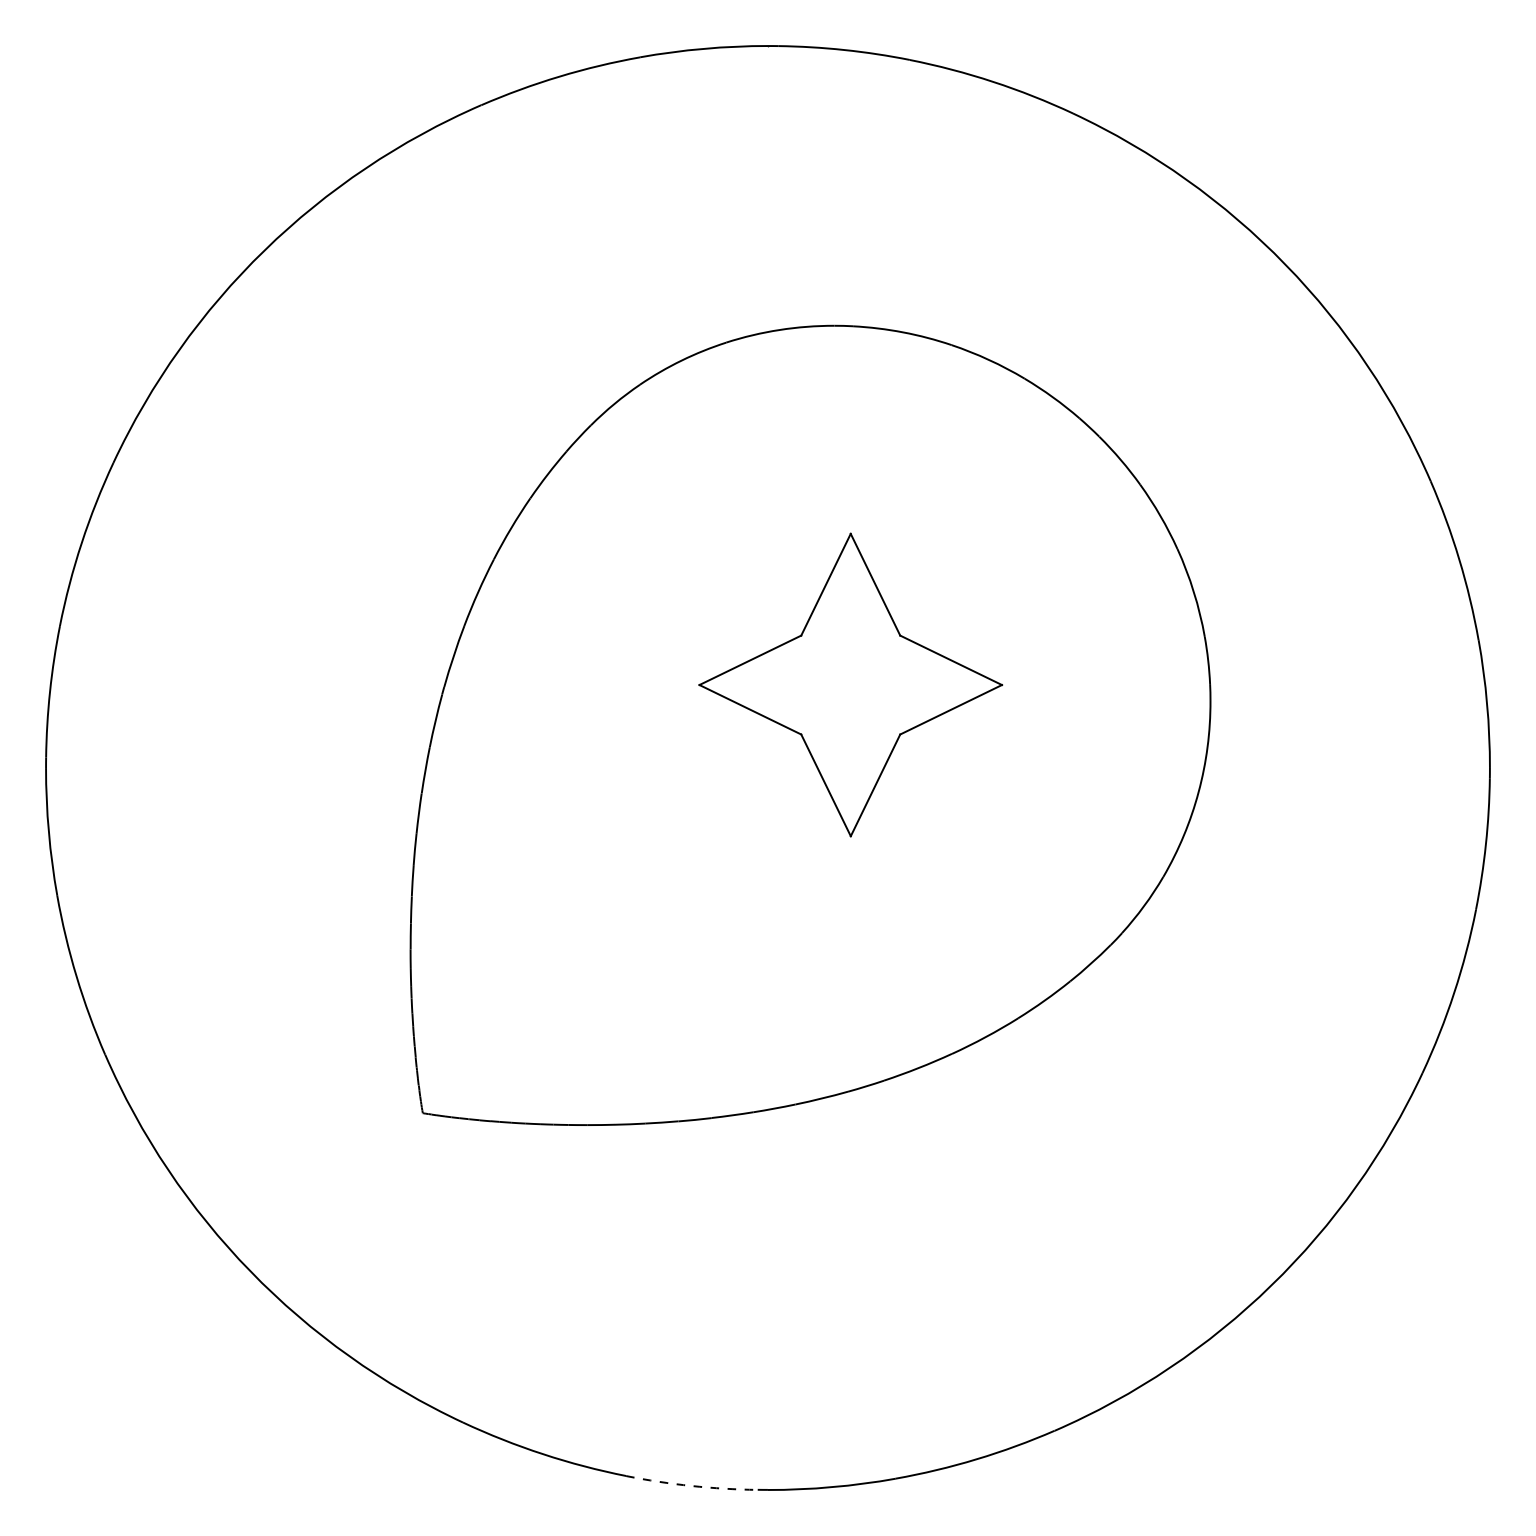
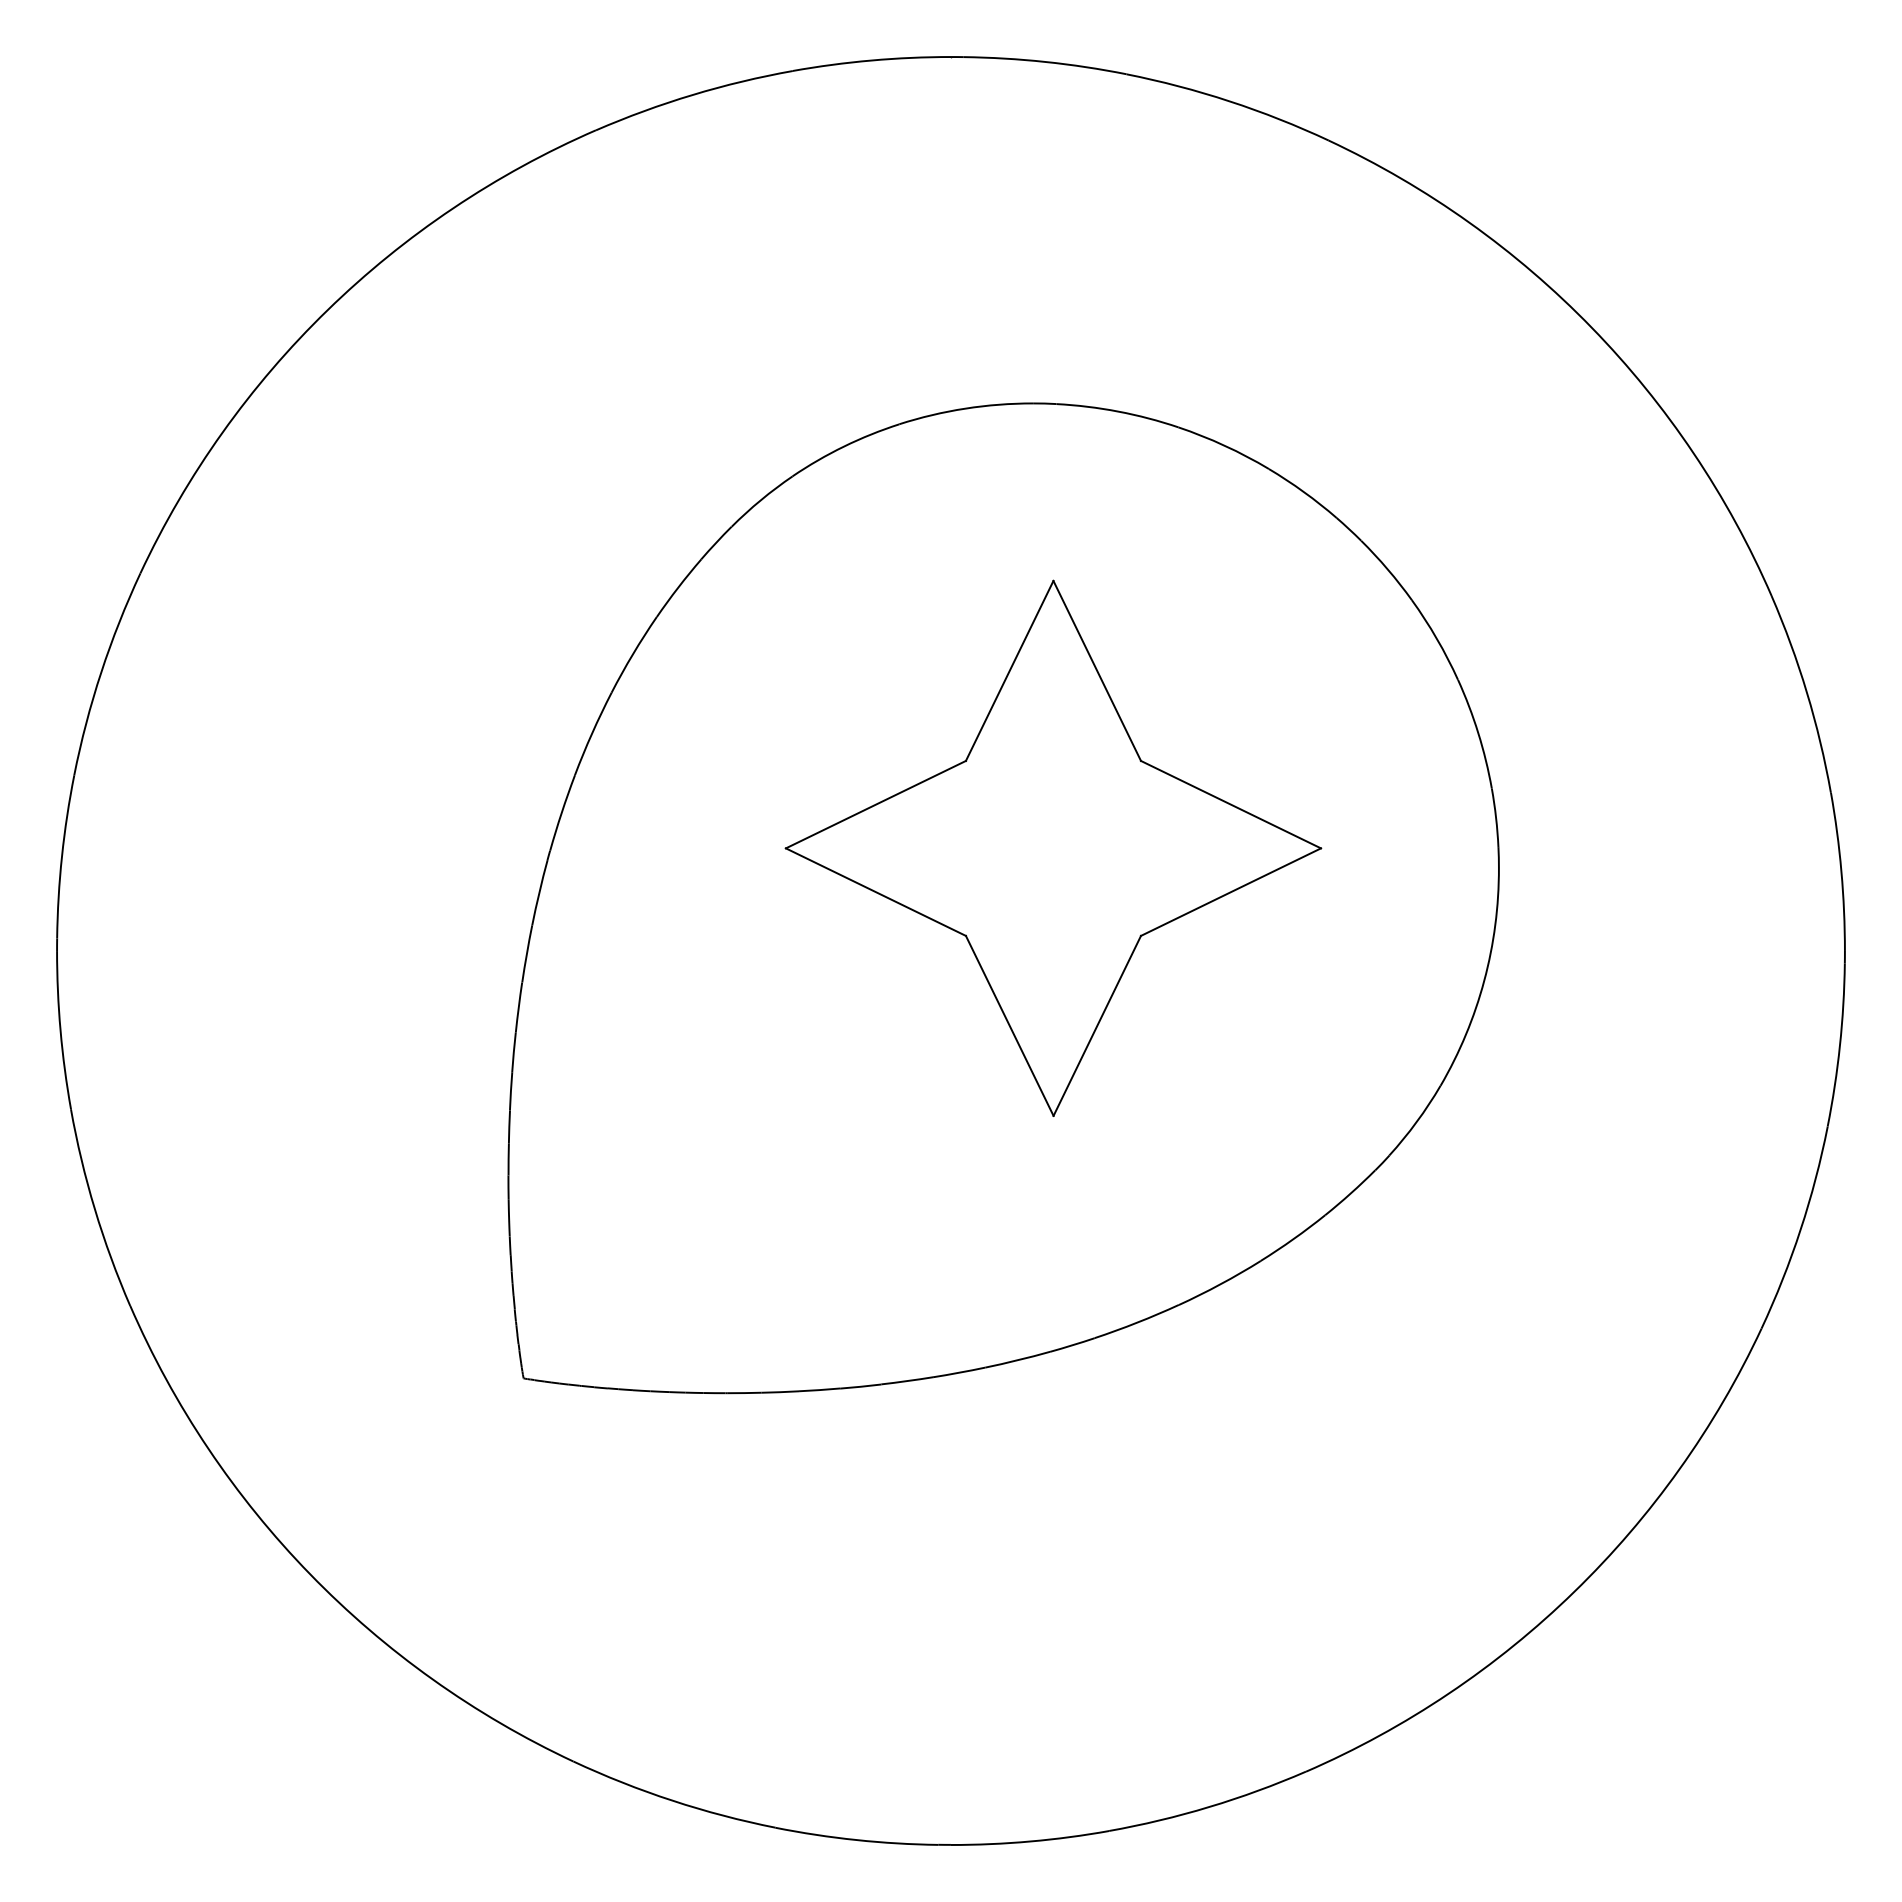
part: (850, 684) -> (1053, 847), size x1.43
arc: (691, 1486) -> (856, 1840), dashed -> solid

